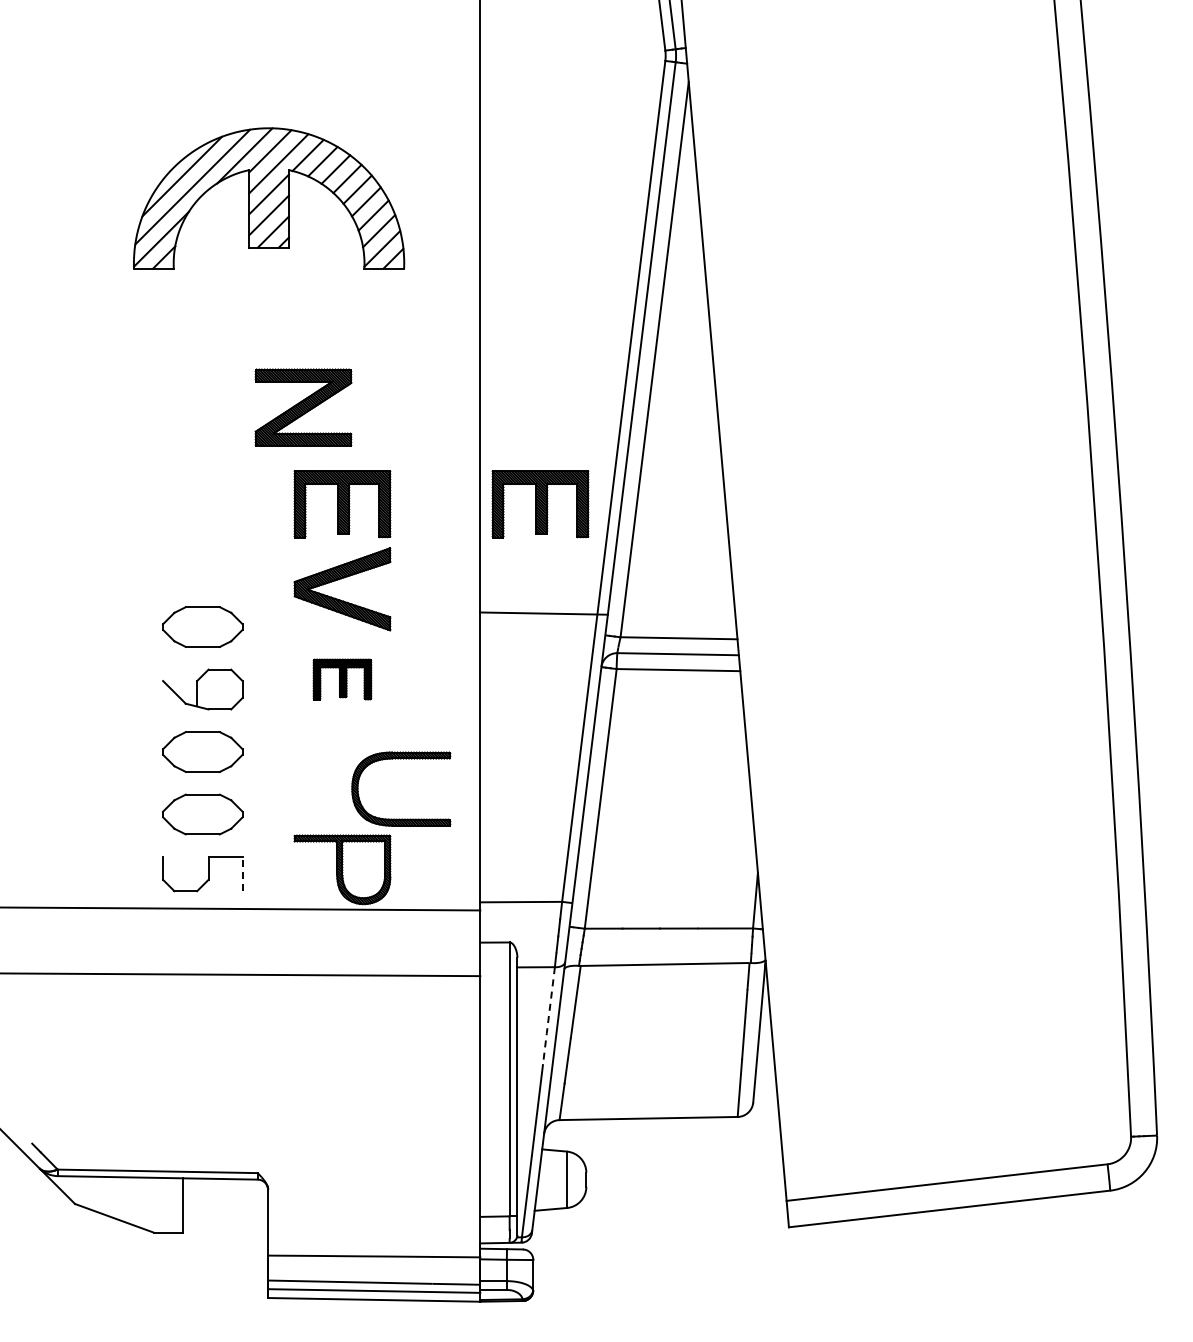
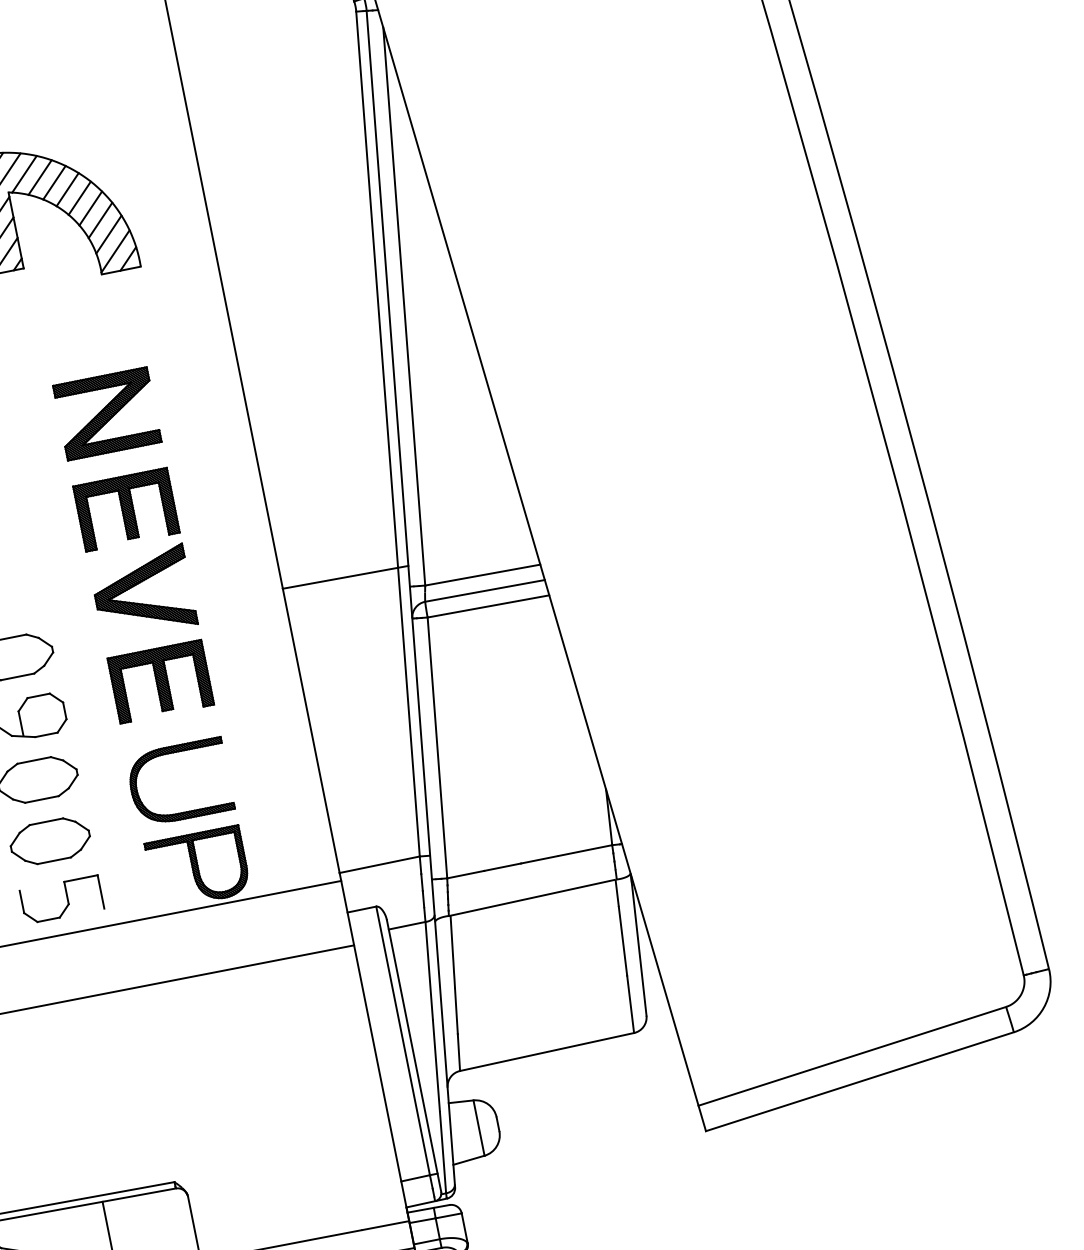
part: (303, 407) -> (107, 413), moved
part: (540, 504) -> (320, 471), removed
part: (342, 679) -> (160, 681), size x1.67
part: (401, 759) -> (174, 753), moved
line: (242, 873) -> (100, 891), dashed -> solid
line: (548, 1016) -> (428, 971), dashed -> solid

